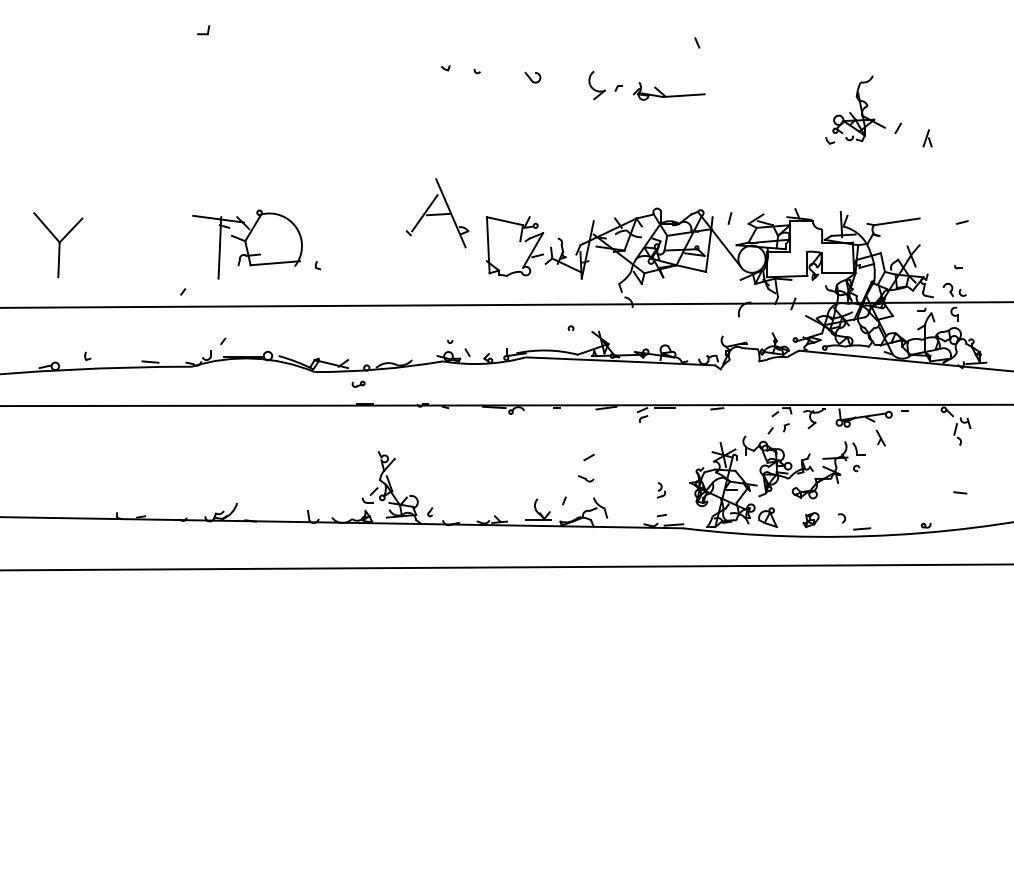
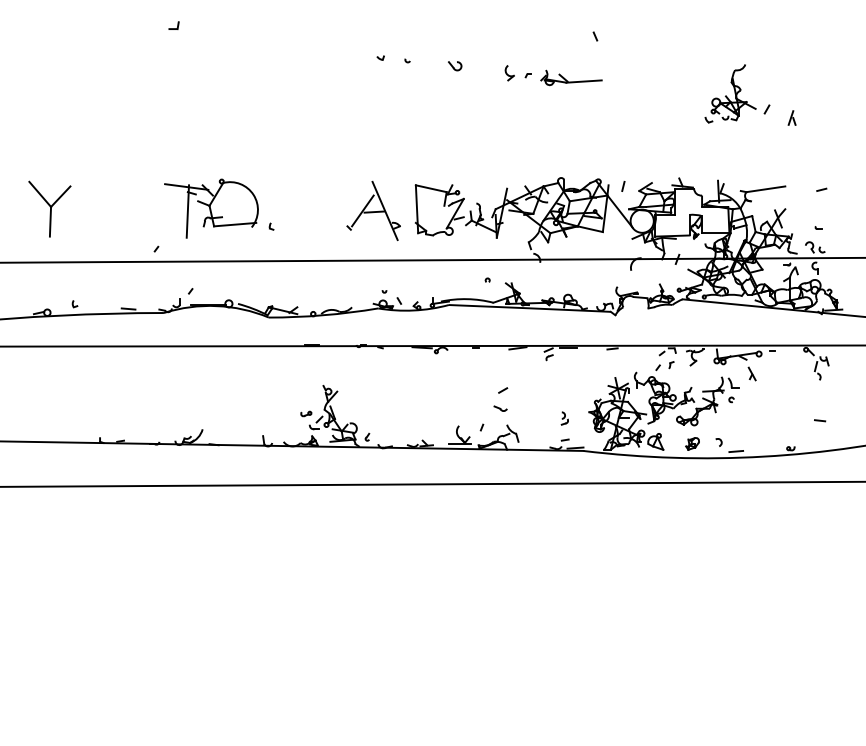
part: (596, 86) -> (509, 73), size x0.62
part: (437, 212) -> (373, 210), moved
part: (358, 383) -> (306, 413), moved

